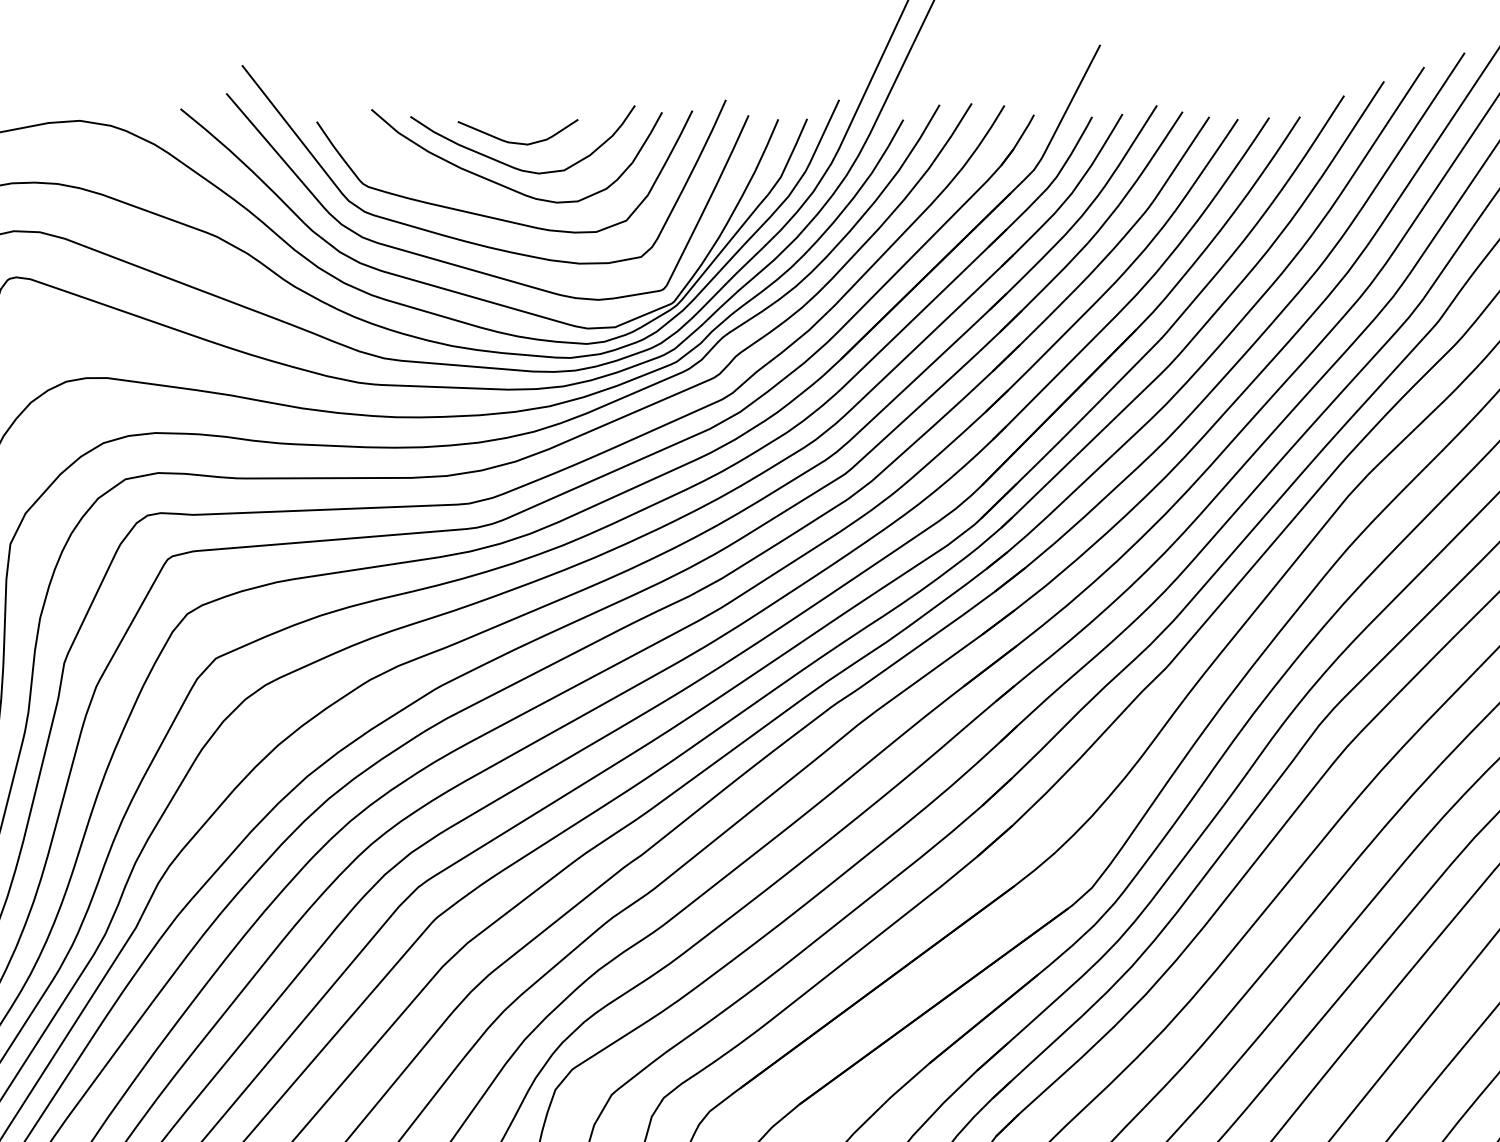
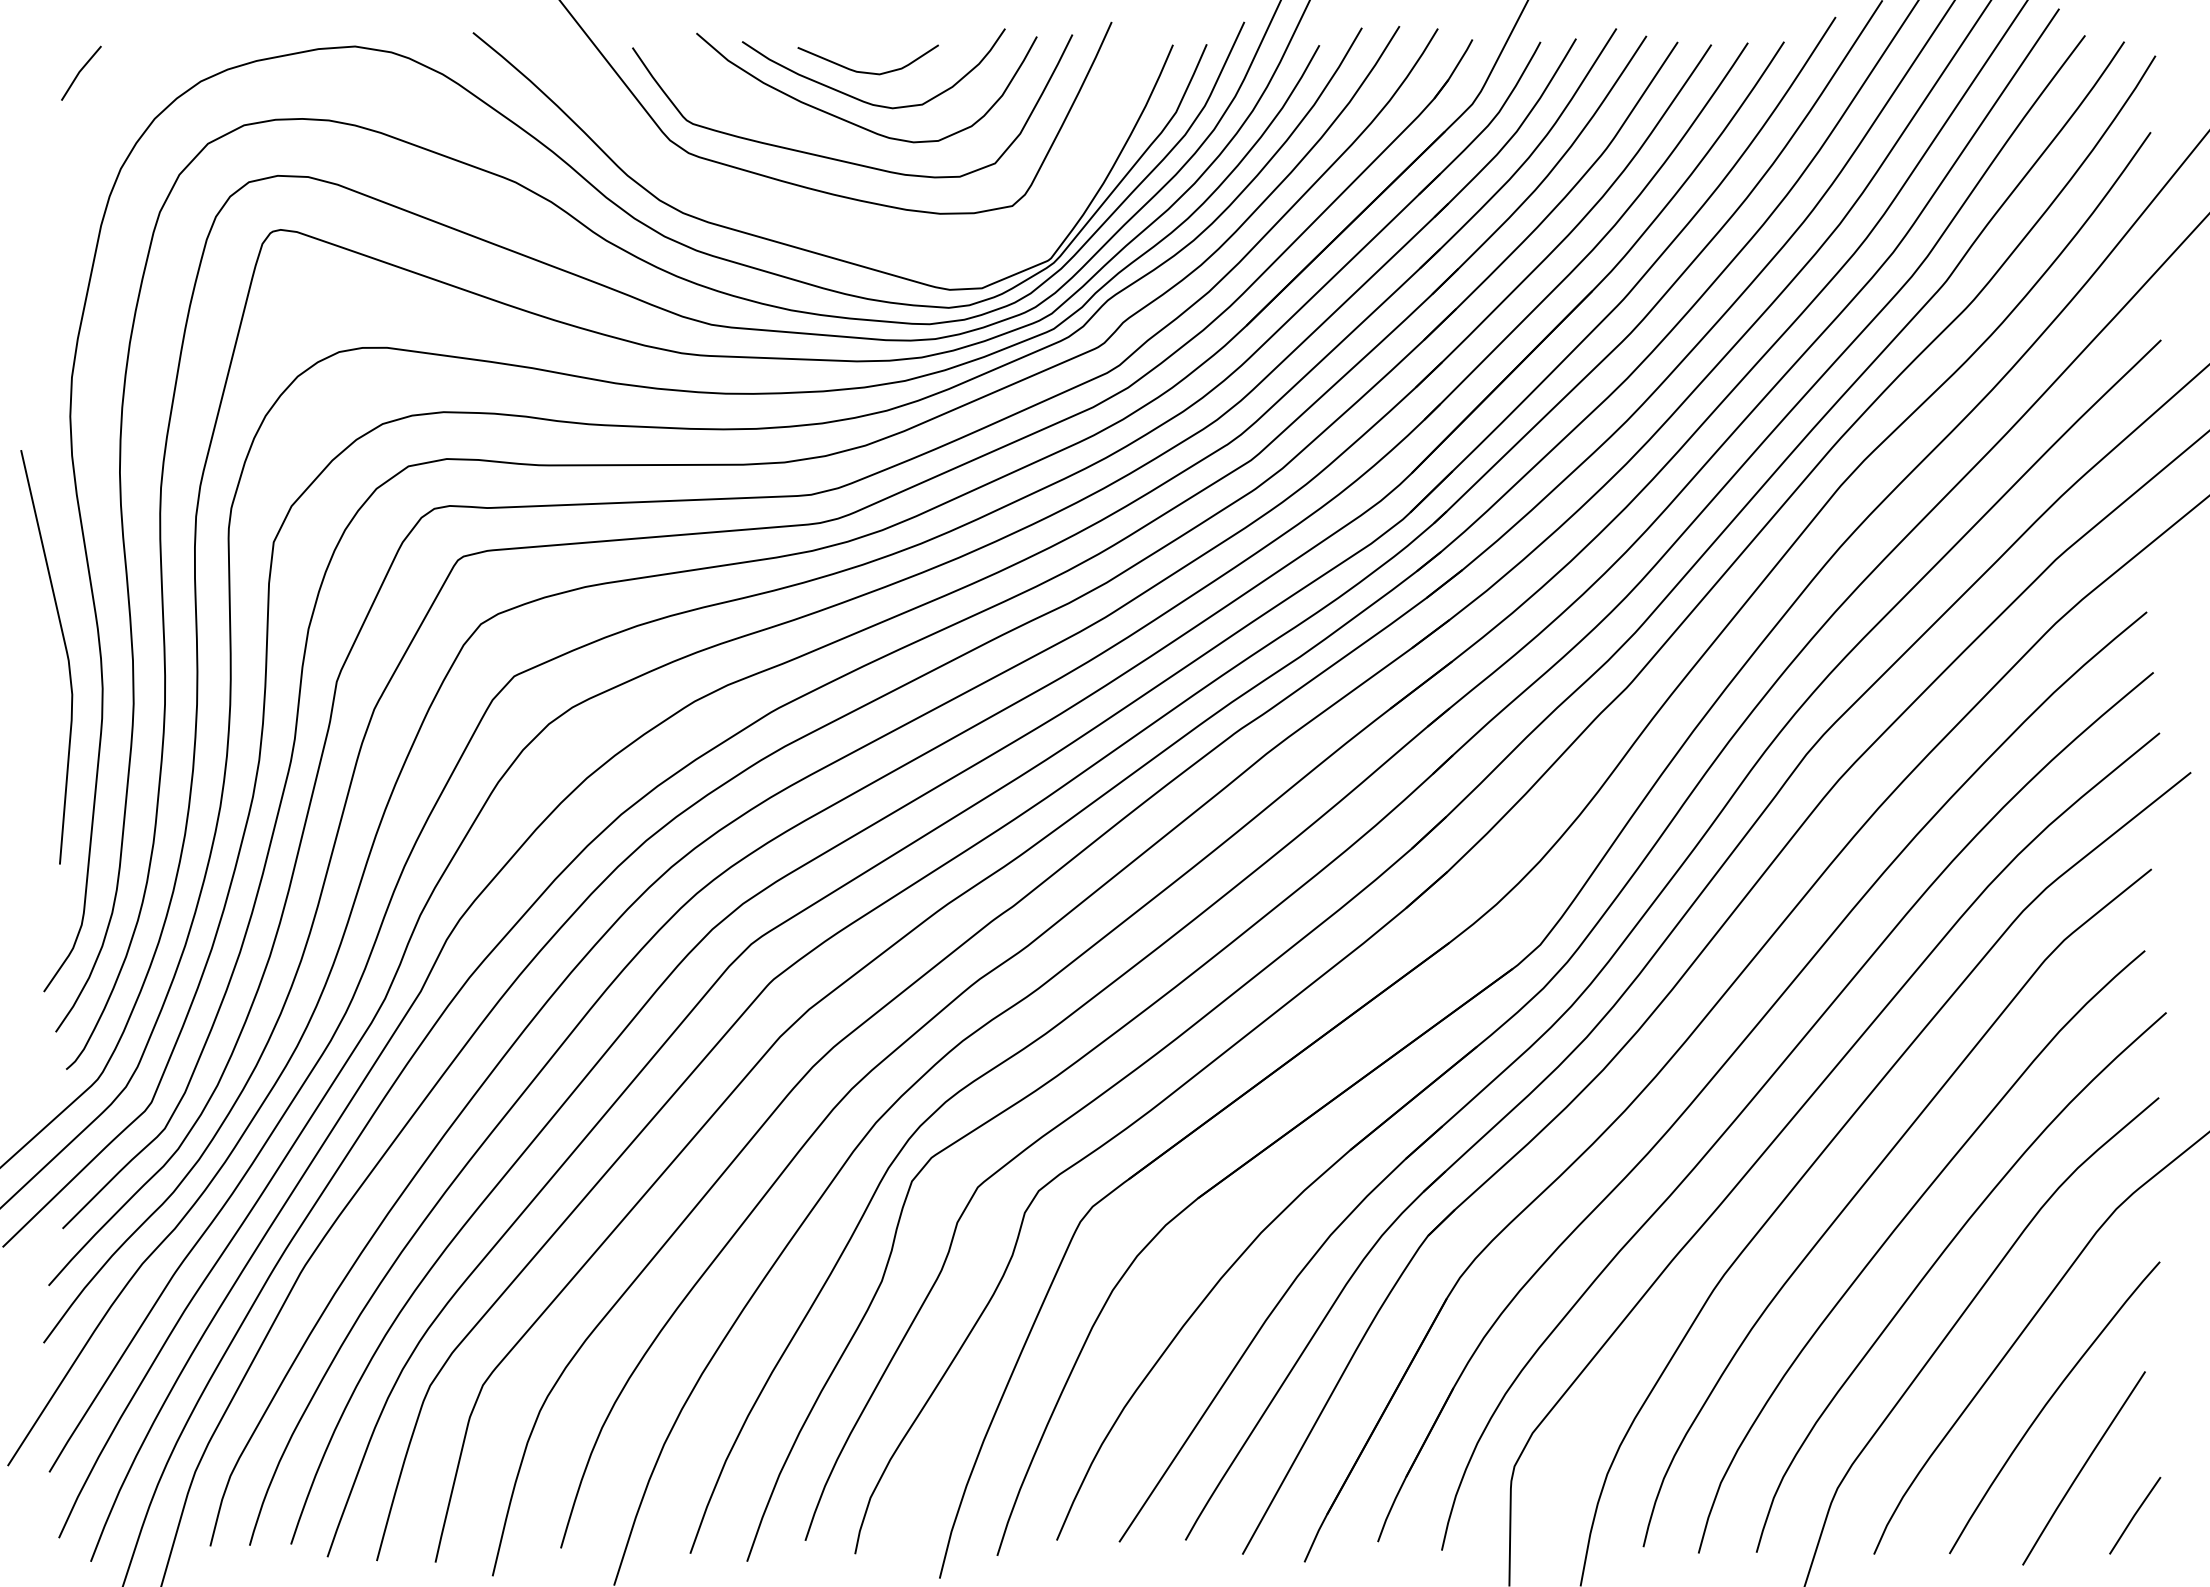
curve: (467, 267) -> (809, 218), removed

